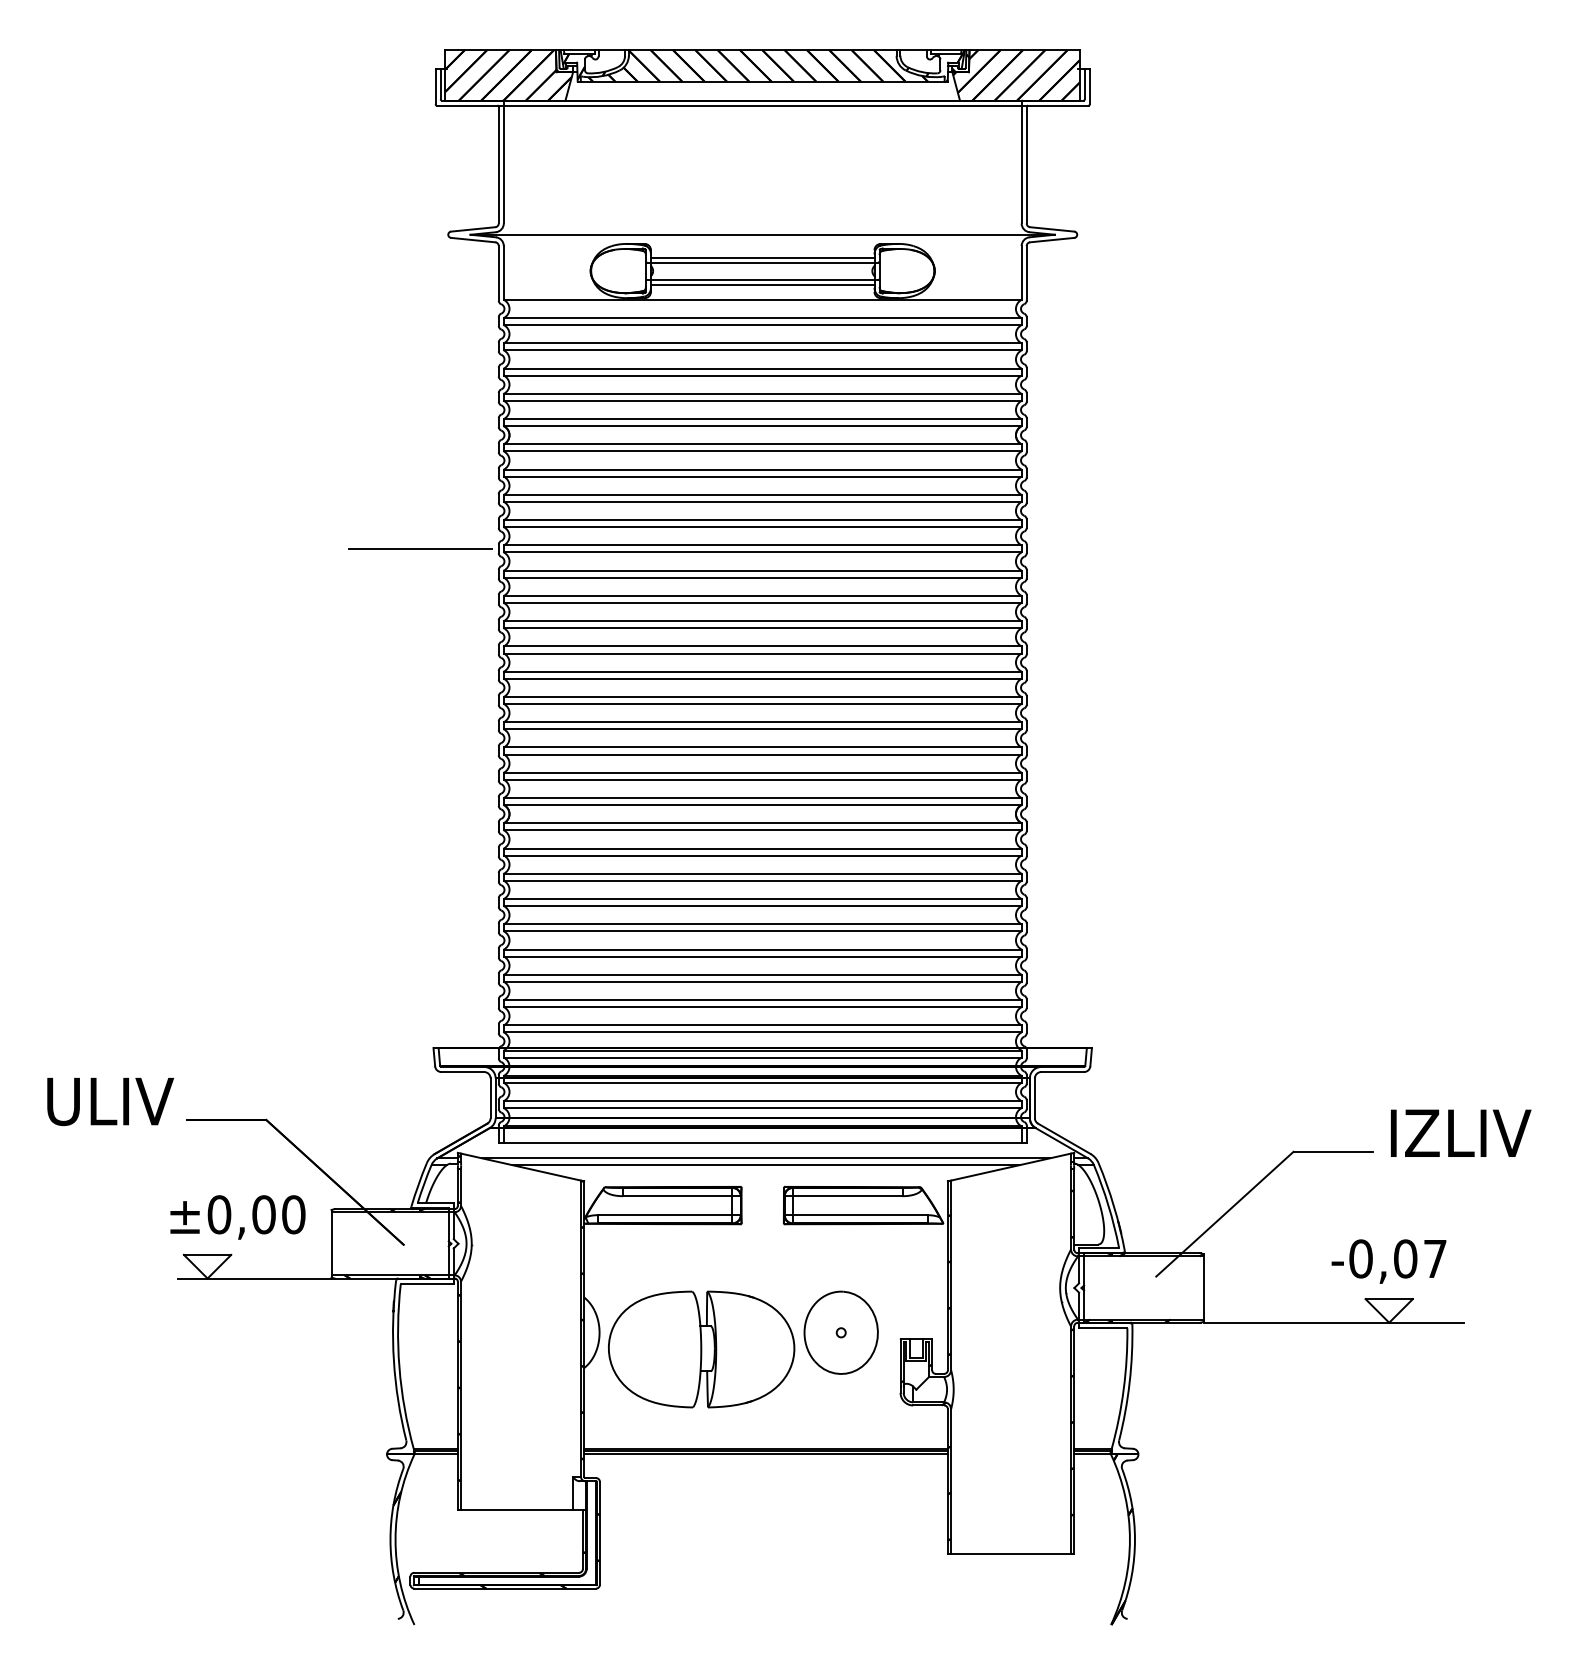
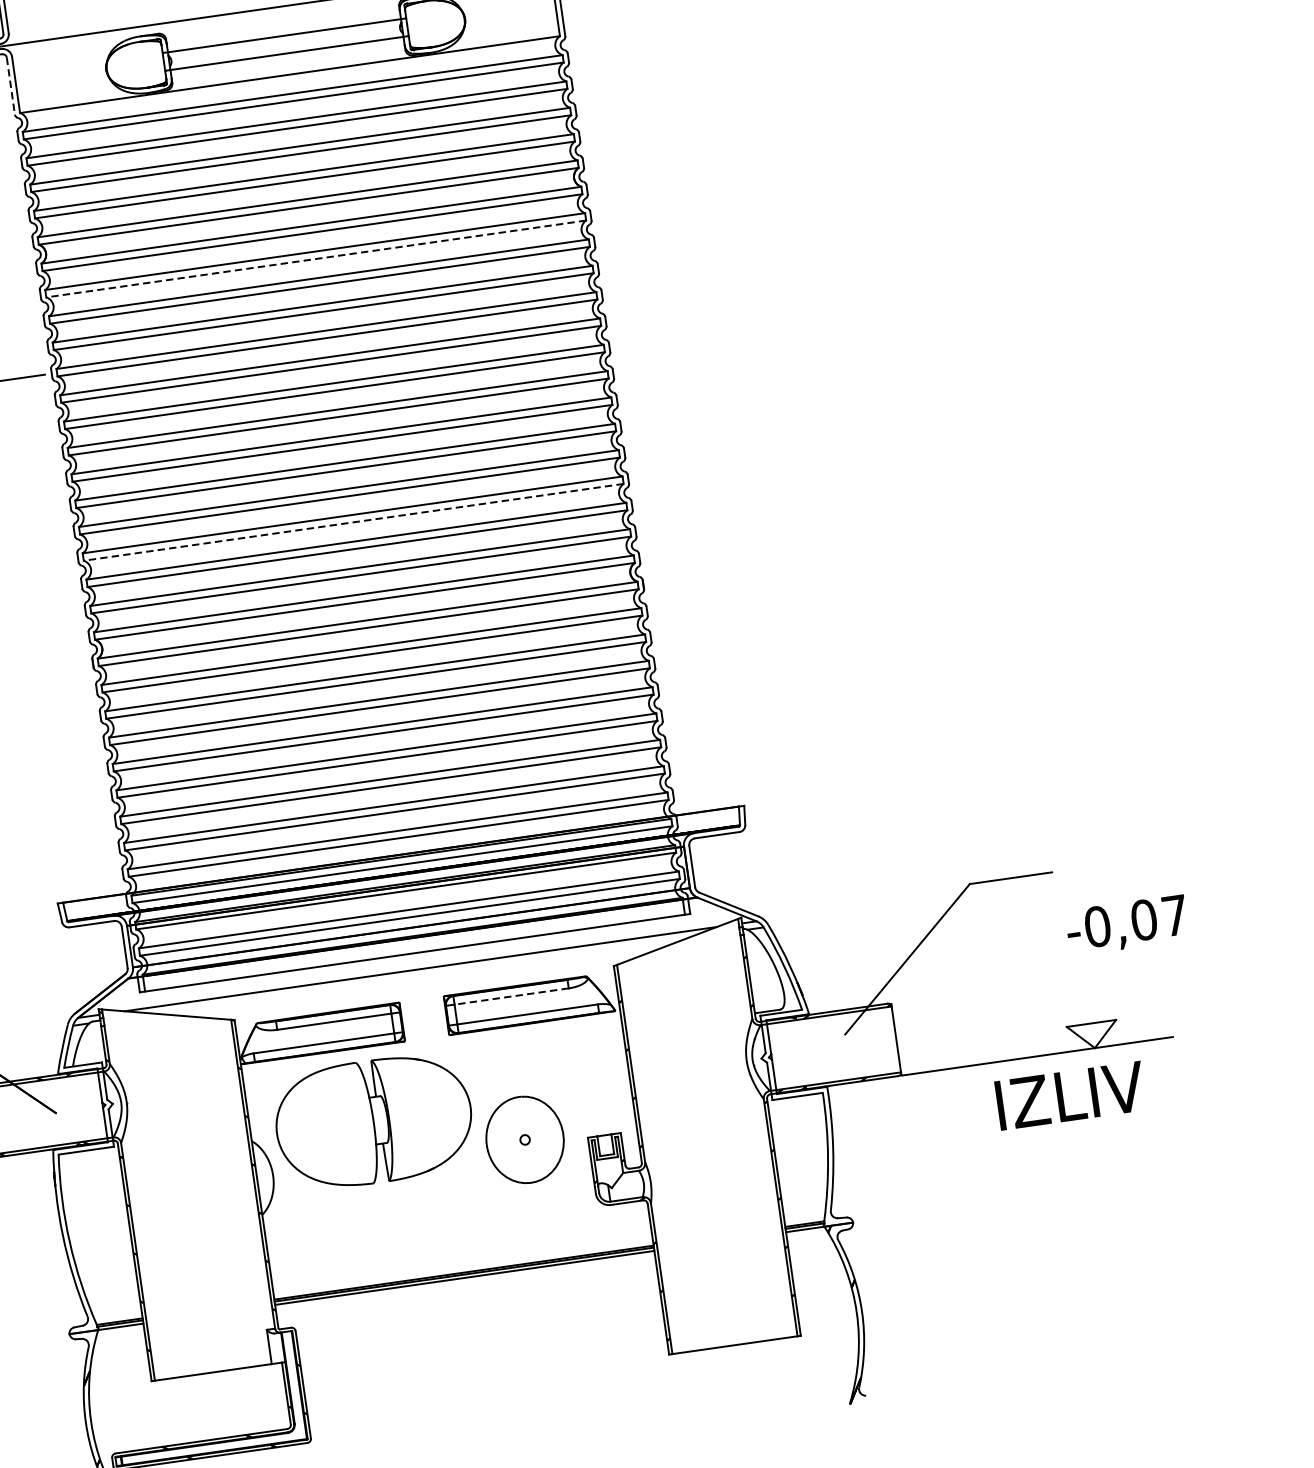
line: (762, 257) -> (283, 30), removed
line: (498, 273) -> (10, 86), solid -> dashed
line: (762, 284) -> (287, 58), removed
line: (762, 476) -> (315, 258), solid -> dashed
line: (762, 729) -> (353, 522), solid -> dashed
text: (1461, 1132) -> (1071, 1094), moved
line: (765, 1165) -> (421, 976), removed
line: (847, 1196) -> (511, 996), solid -> dashed
text: (1388, 1261) -> (1126, 925), moved
part: (701, 1349) -> (373, 1121), moved

